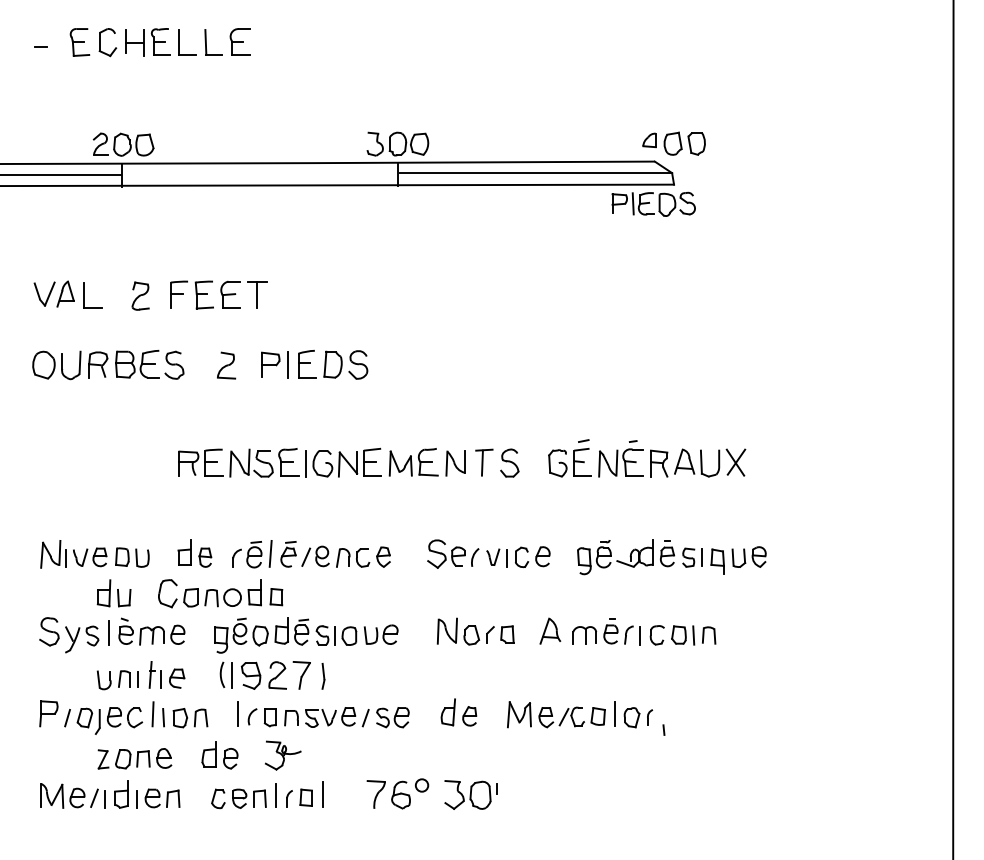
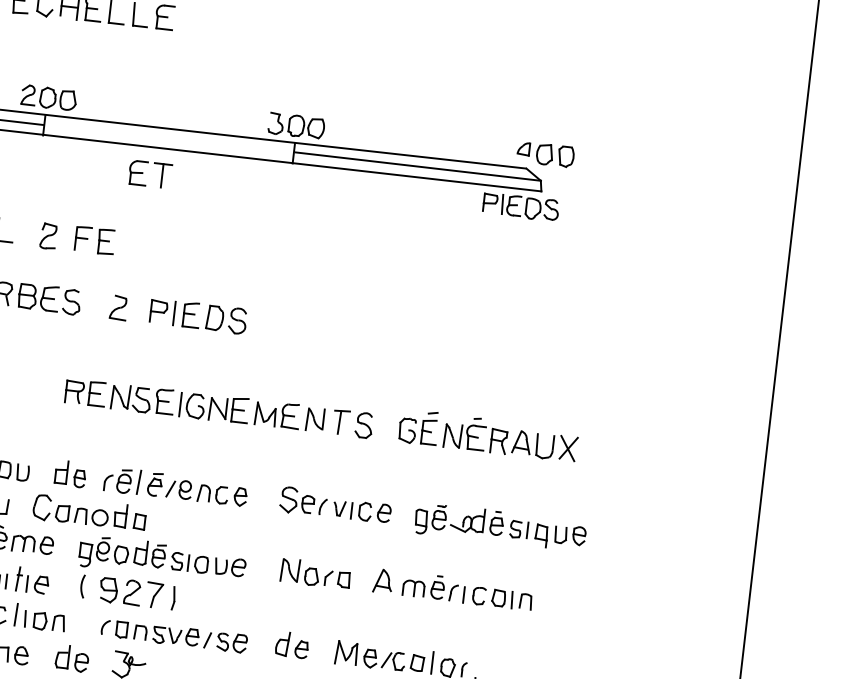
part: (236, 294) -> (143, 173), moved
line: (232, 674) -> (91, 587), removed
line: (238, 714) -> (93, 623), removed

